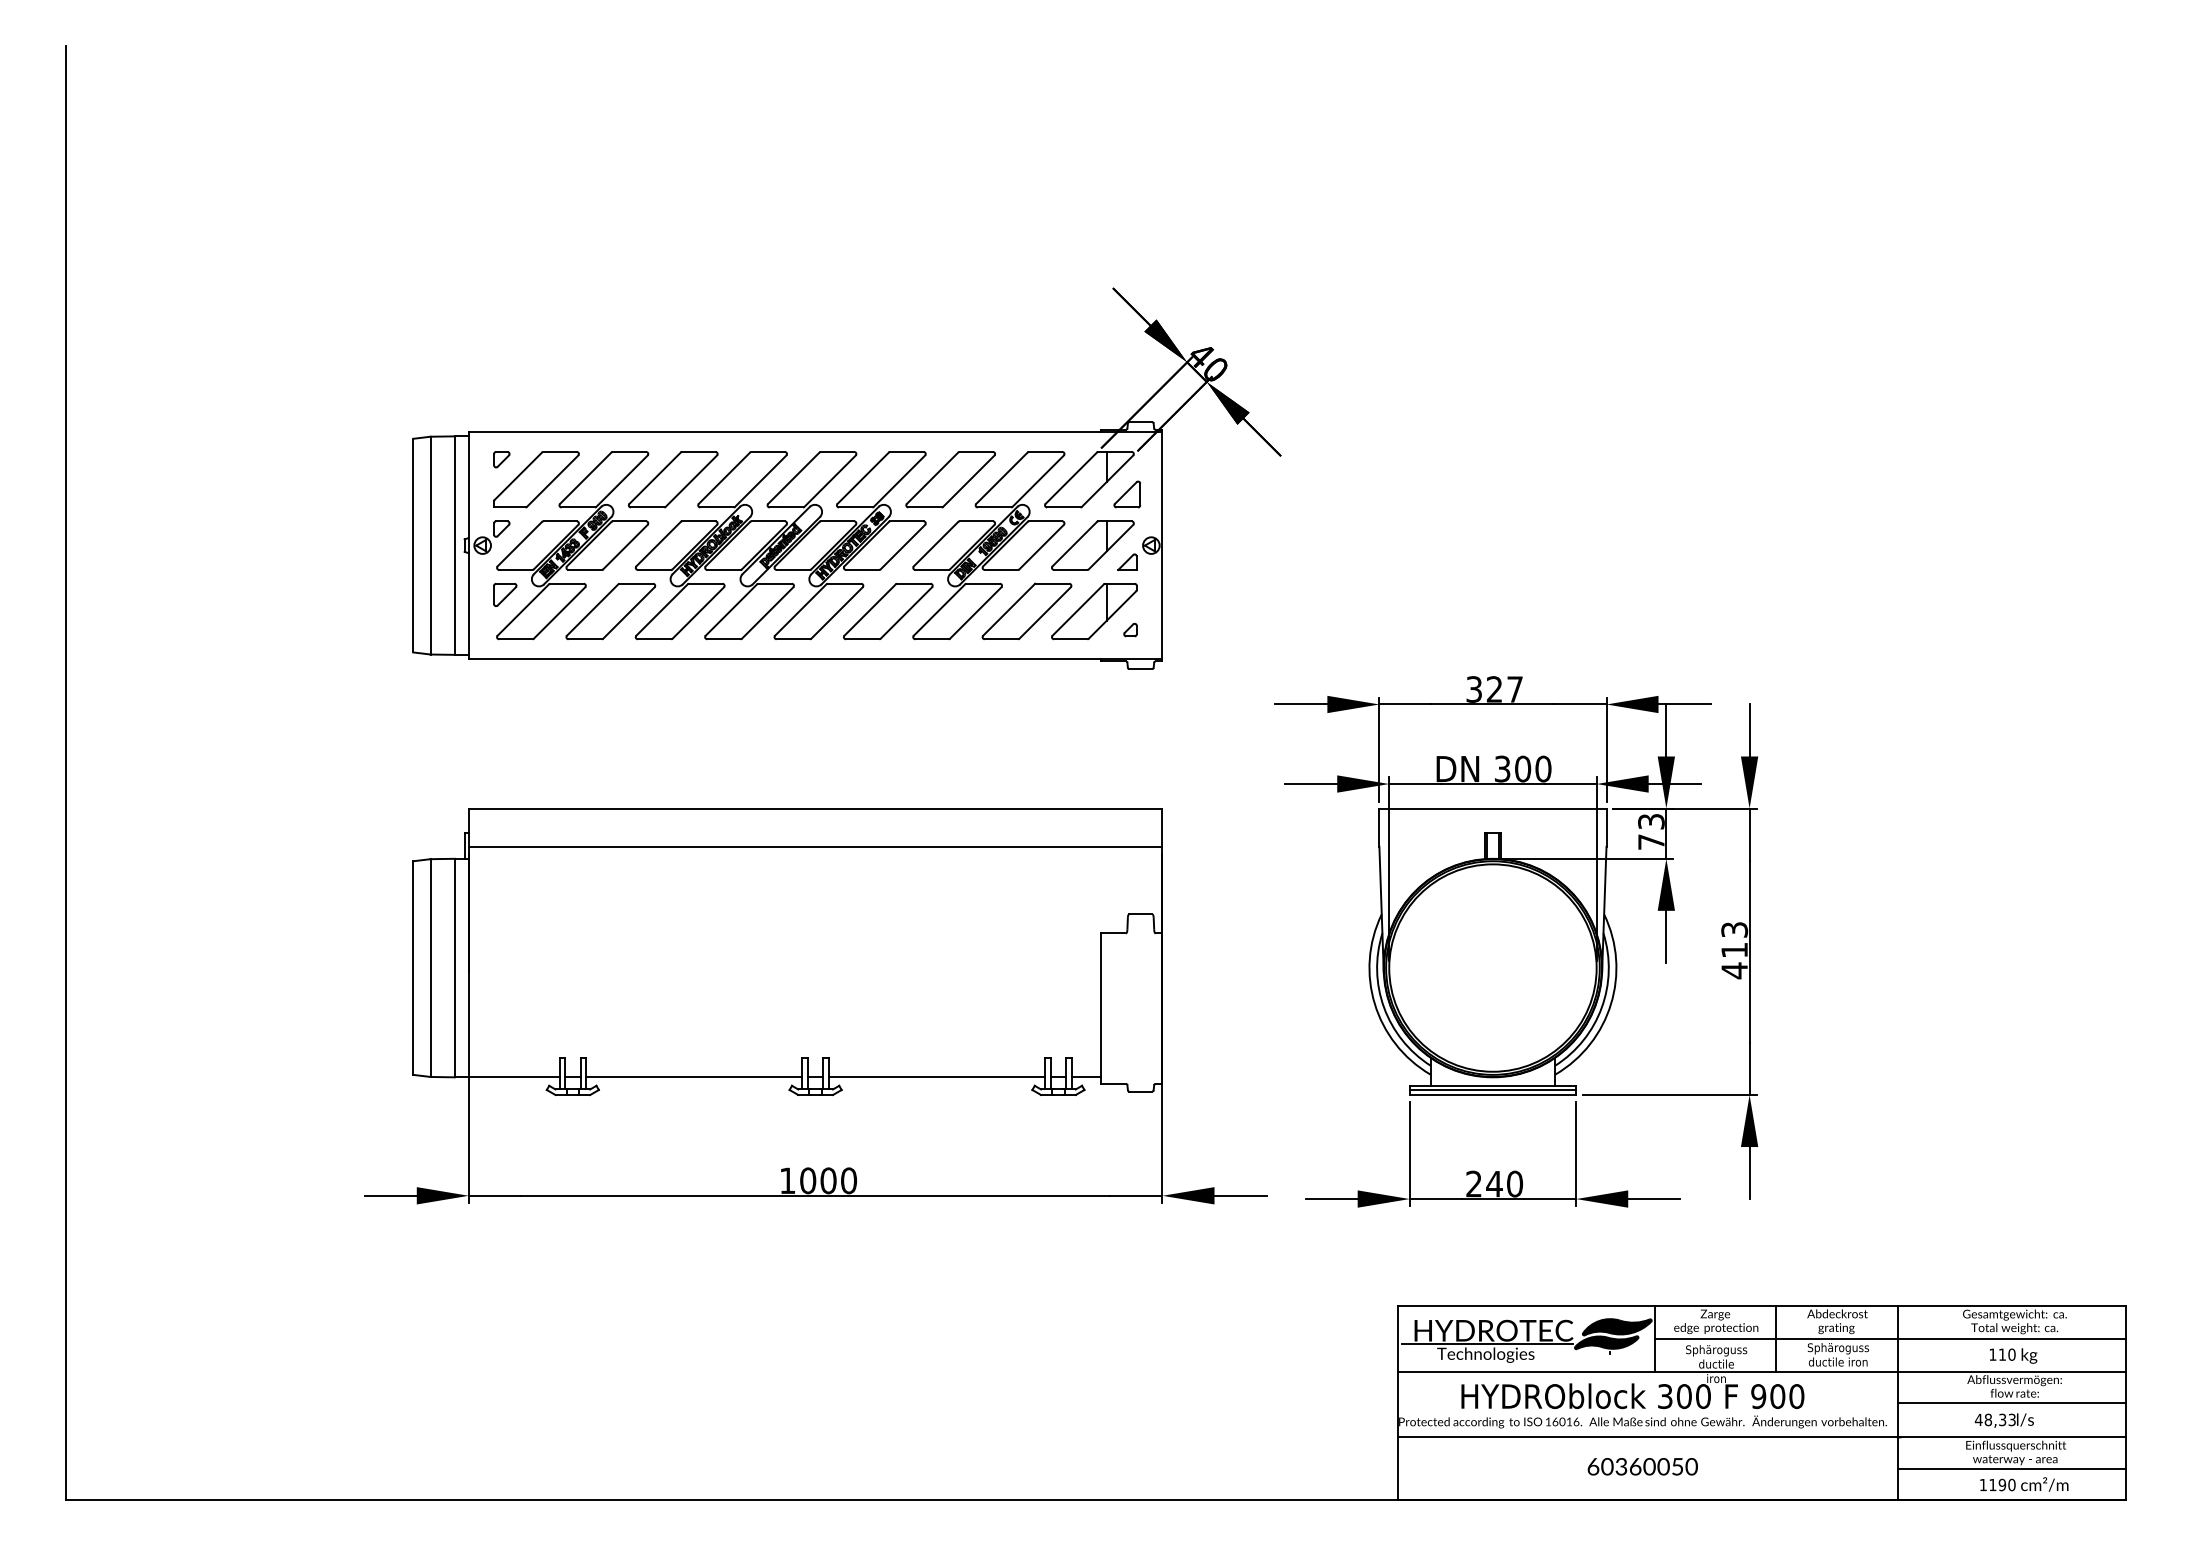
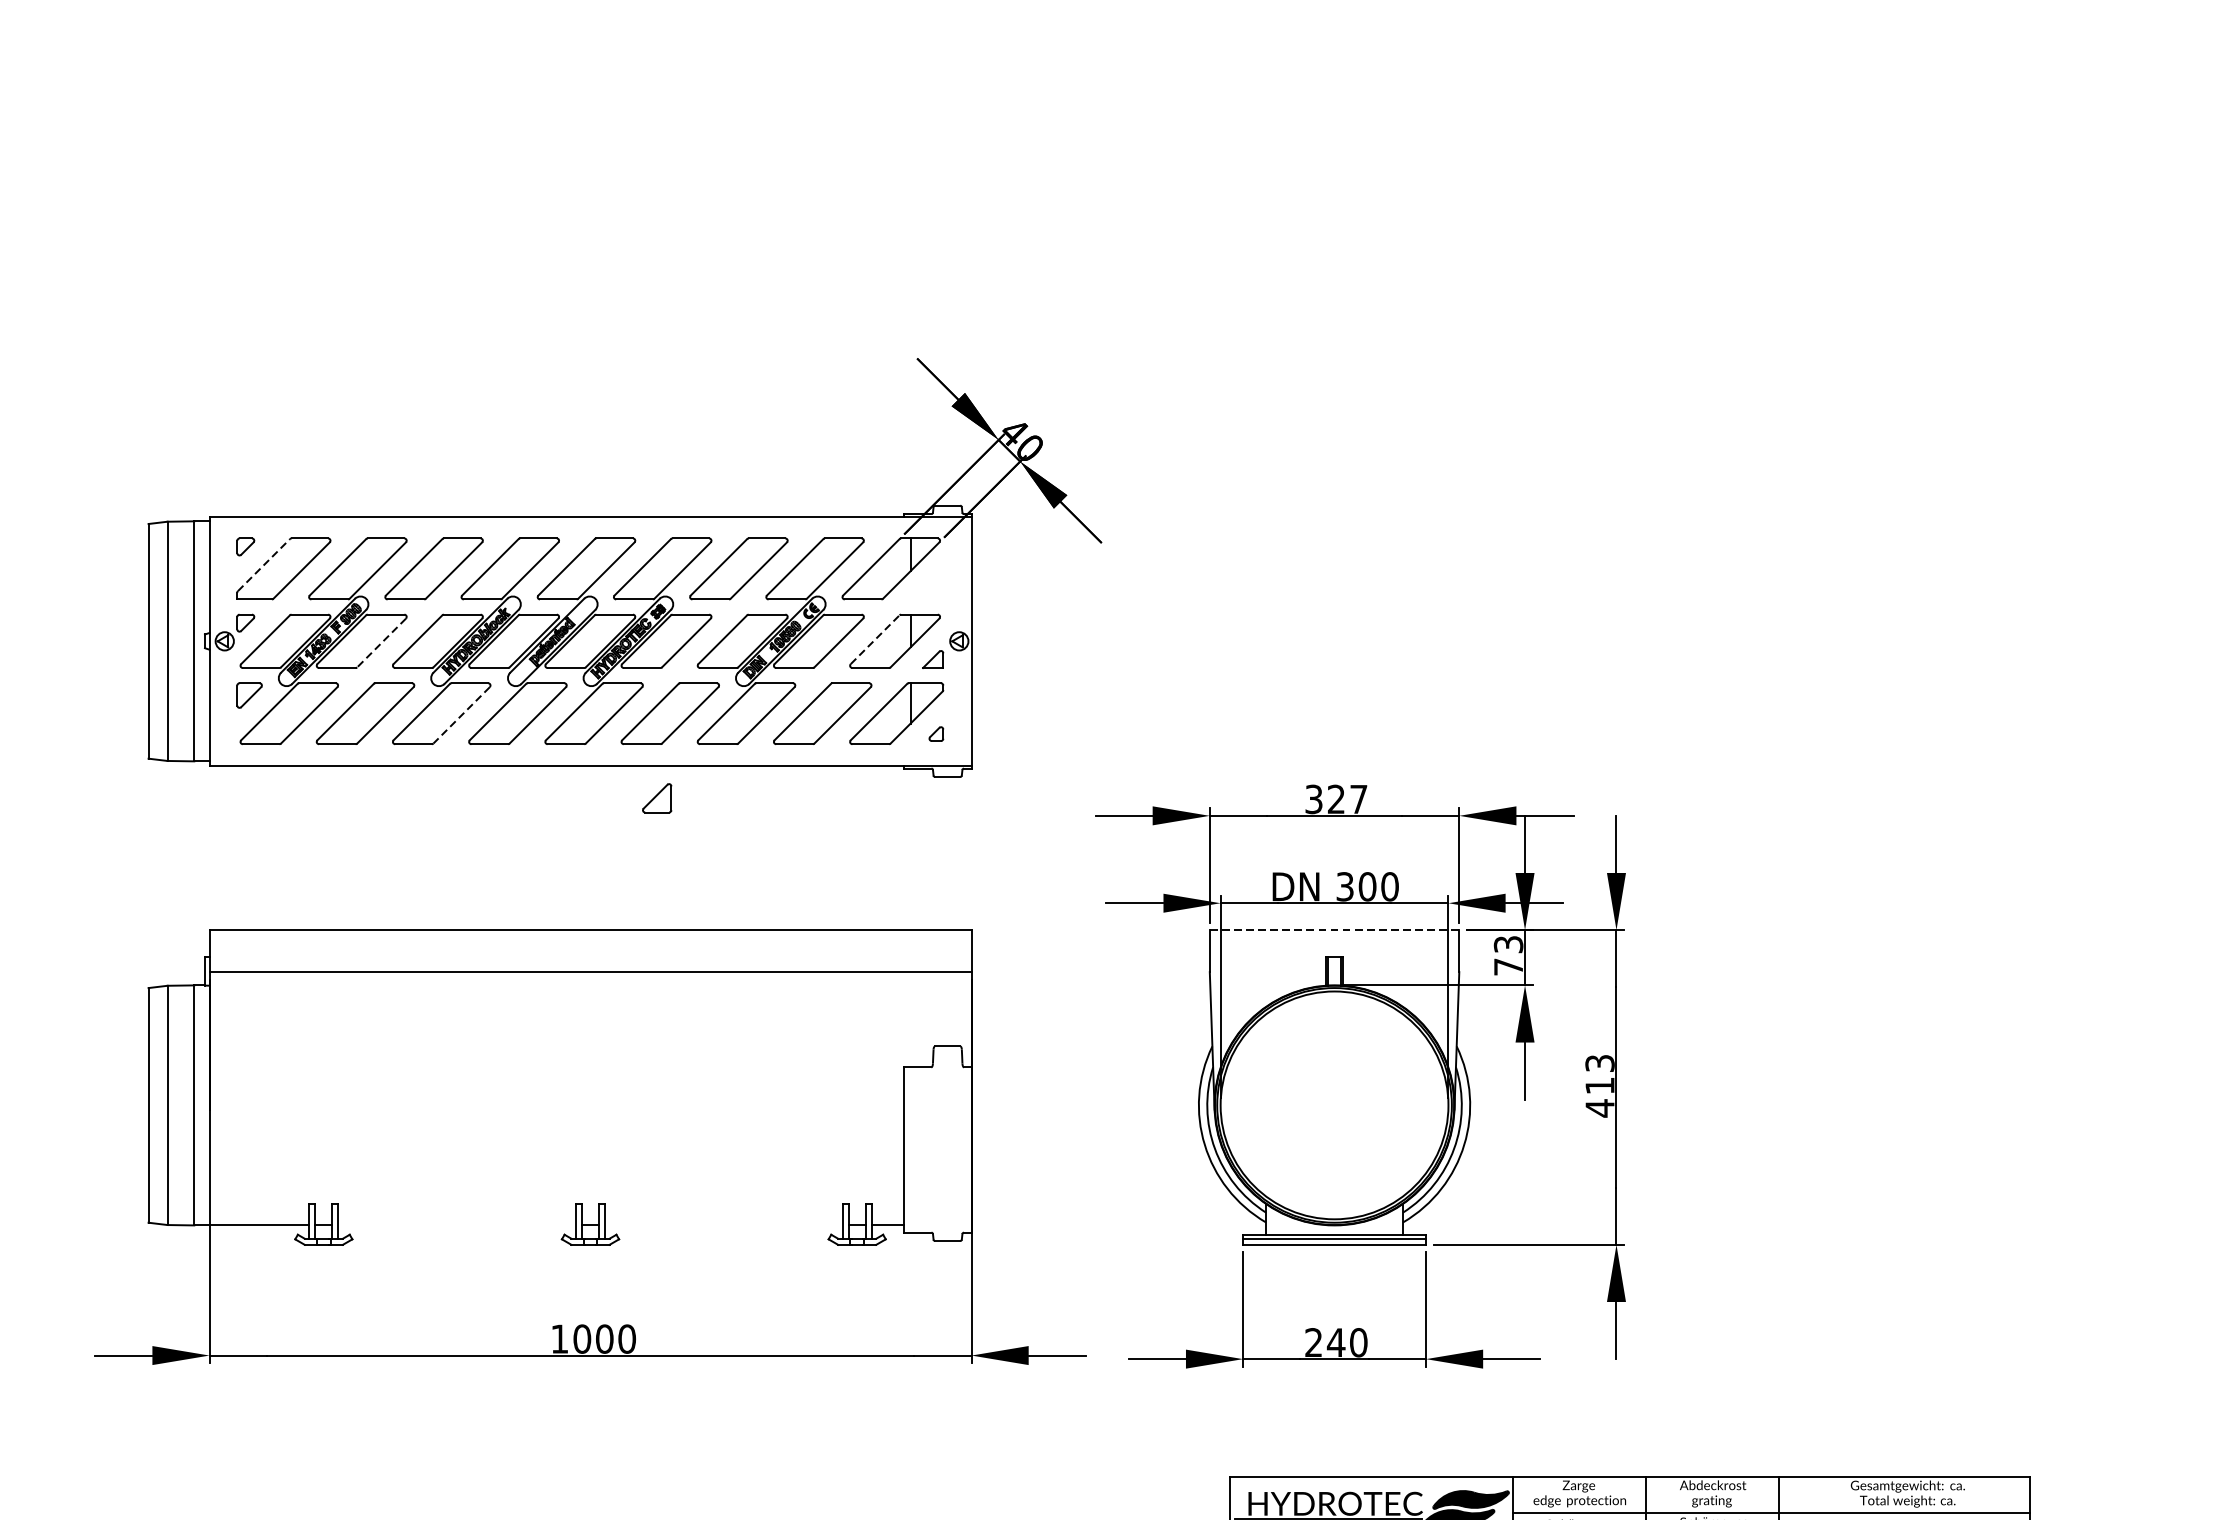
line: (518, 475) -> (264, 564), solid -> dashed
part: (1127, 494) -> (657, 798), moved
line: (1075, 543) -> (875, 639), solid -> dashed
line: (625, 547) -> (381, 643), solid -> dashed
line: (697, 613) -> (460, 715), solid -> dashed
line: (1492, 808) -> (1334, 930), solid -> dashed
line: (694, 1077) -> (457, 1225), removed
line: (936, 1077) -> (723, 1225), removed

